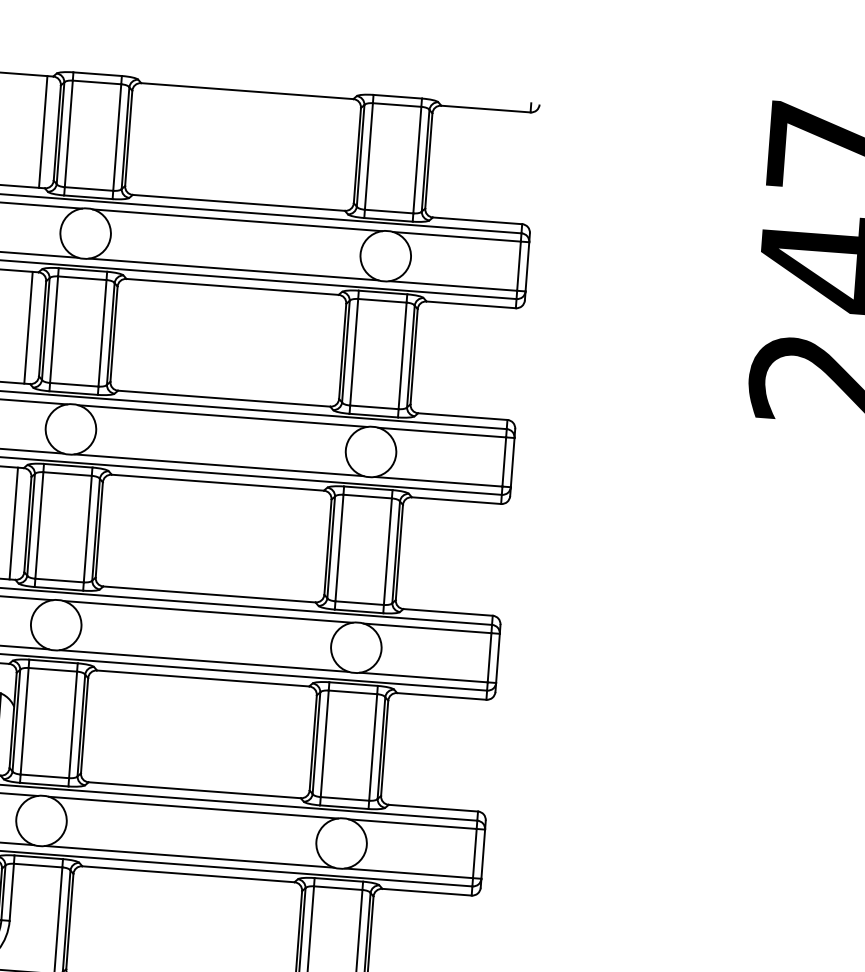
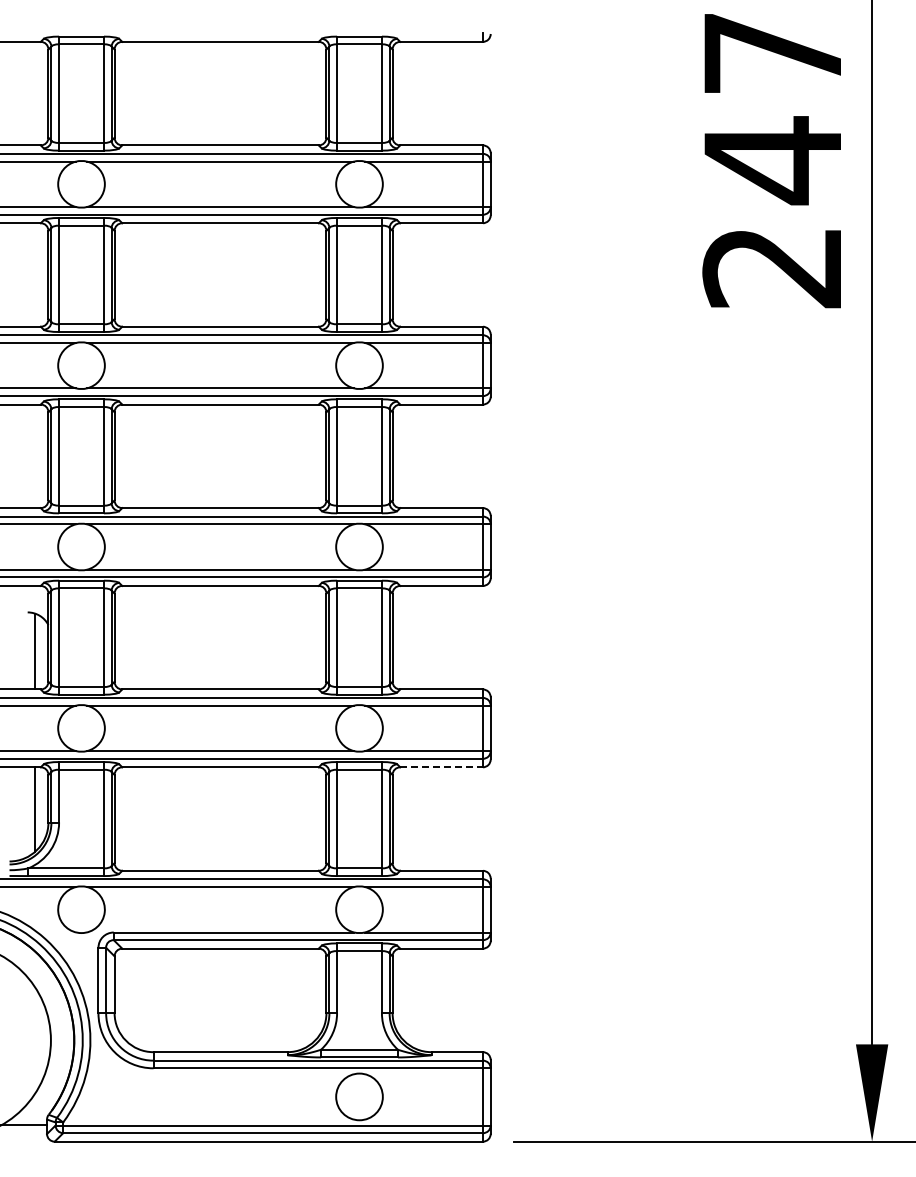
line: (43, 131) -> (35, 93), removed
line: (28, 327) -> (35, 274), removed
line: (13, 523) -> (35, 456), removed
line: (428, 892) -> (442, 767), solid -> dashed

